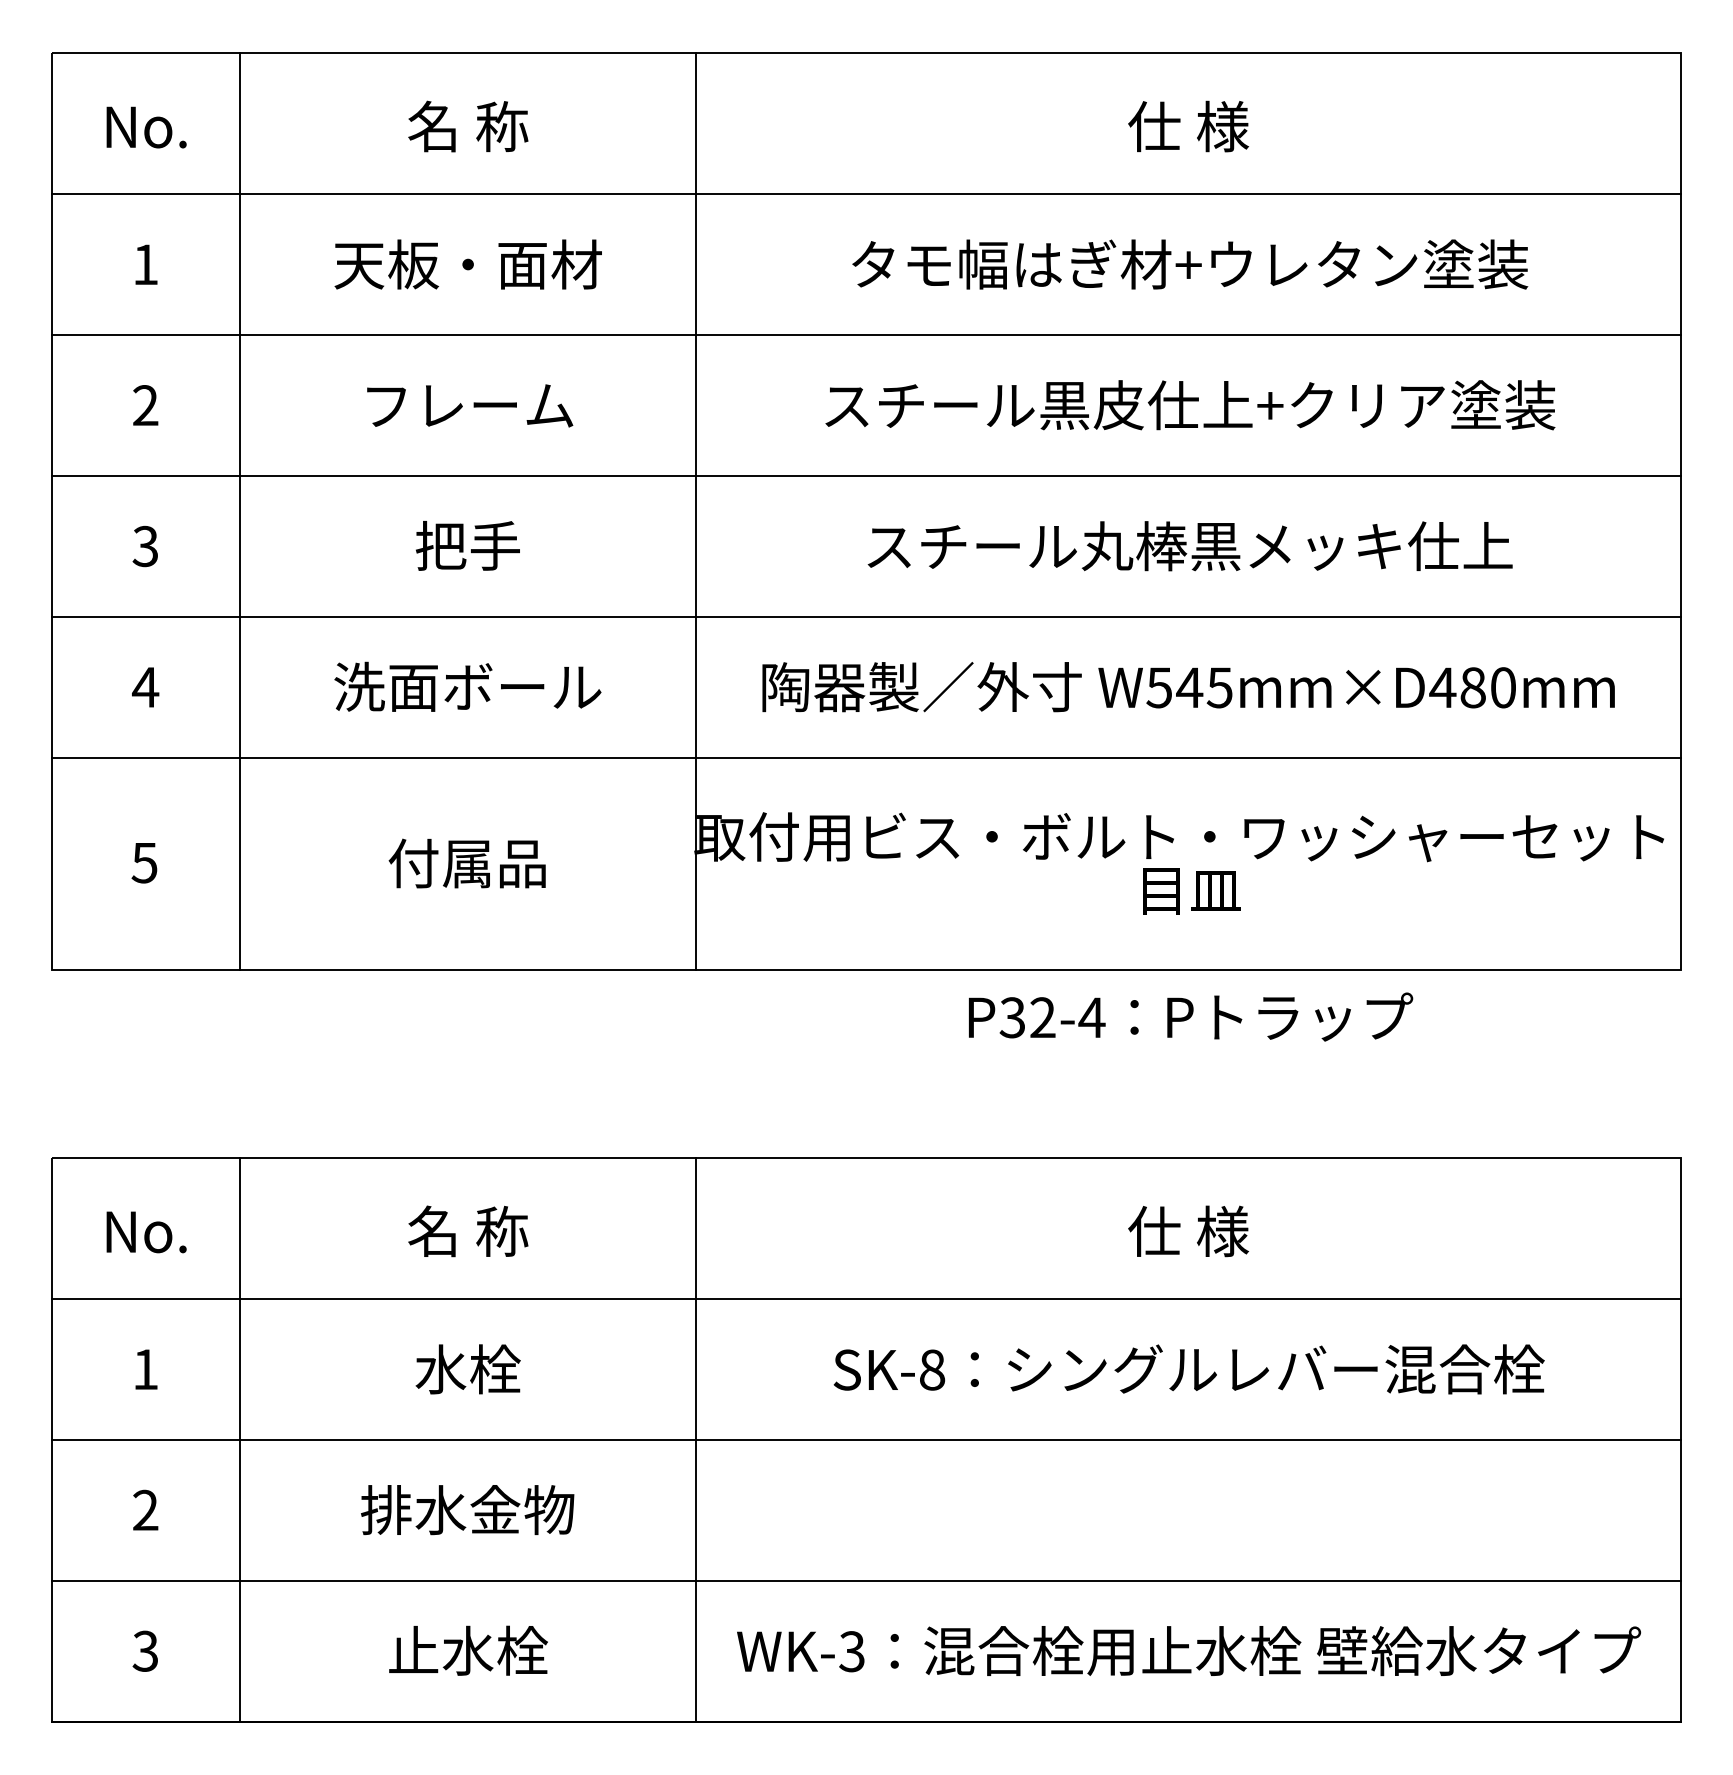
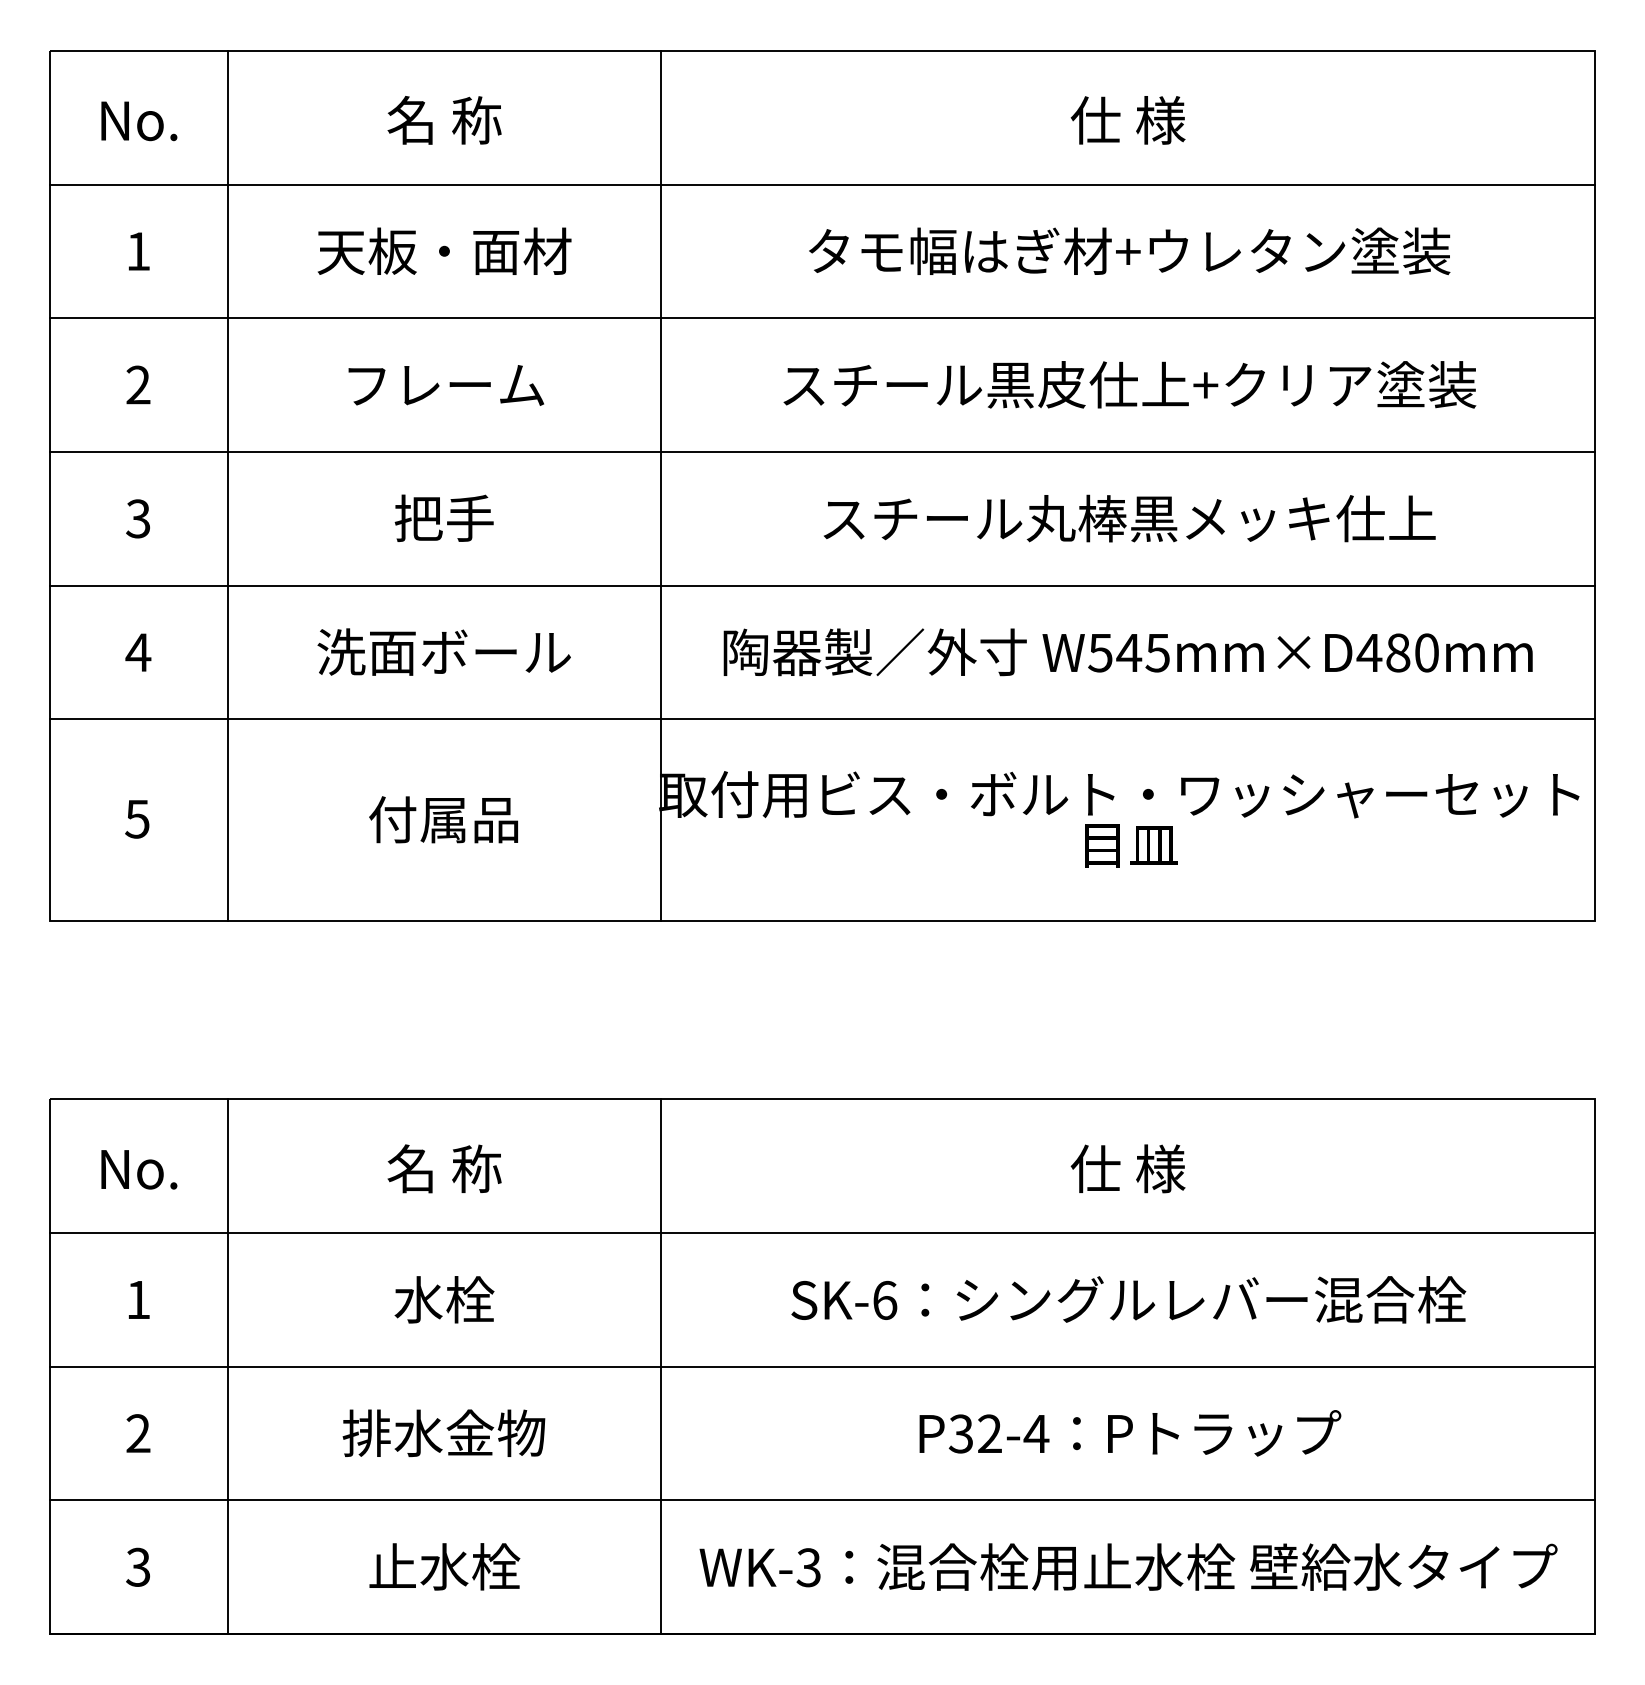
text: (1191, 1016) -> (1130, 1432), moved
text: (932, 1369) -> (885, 1299), SK-8 -> SK-6

